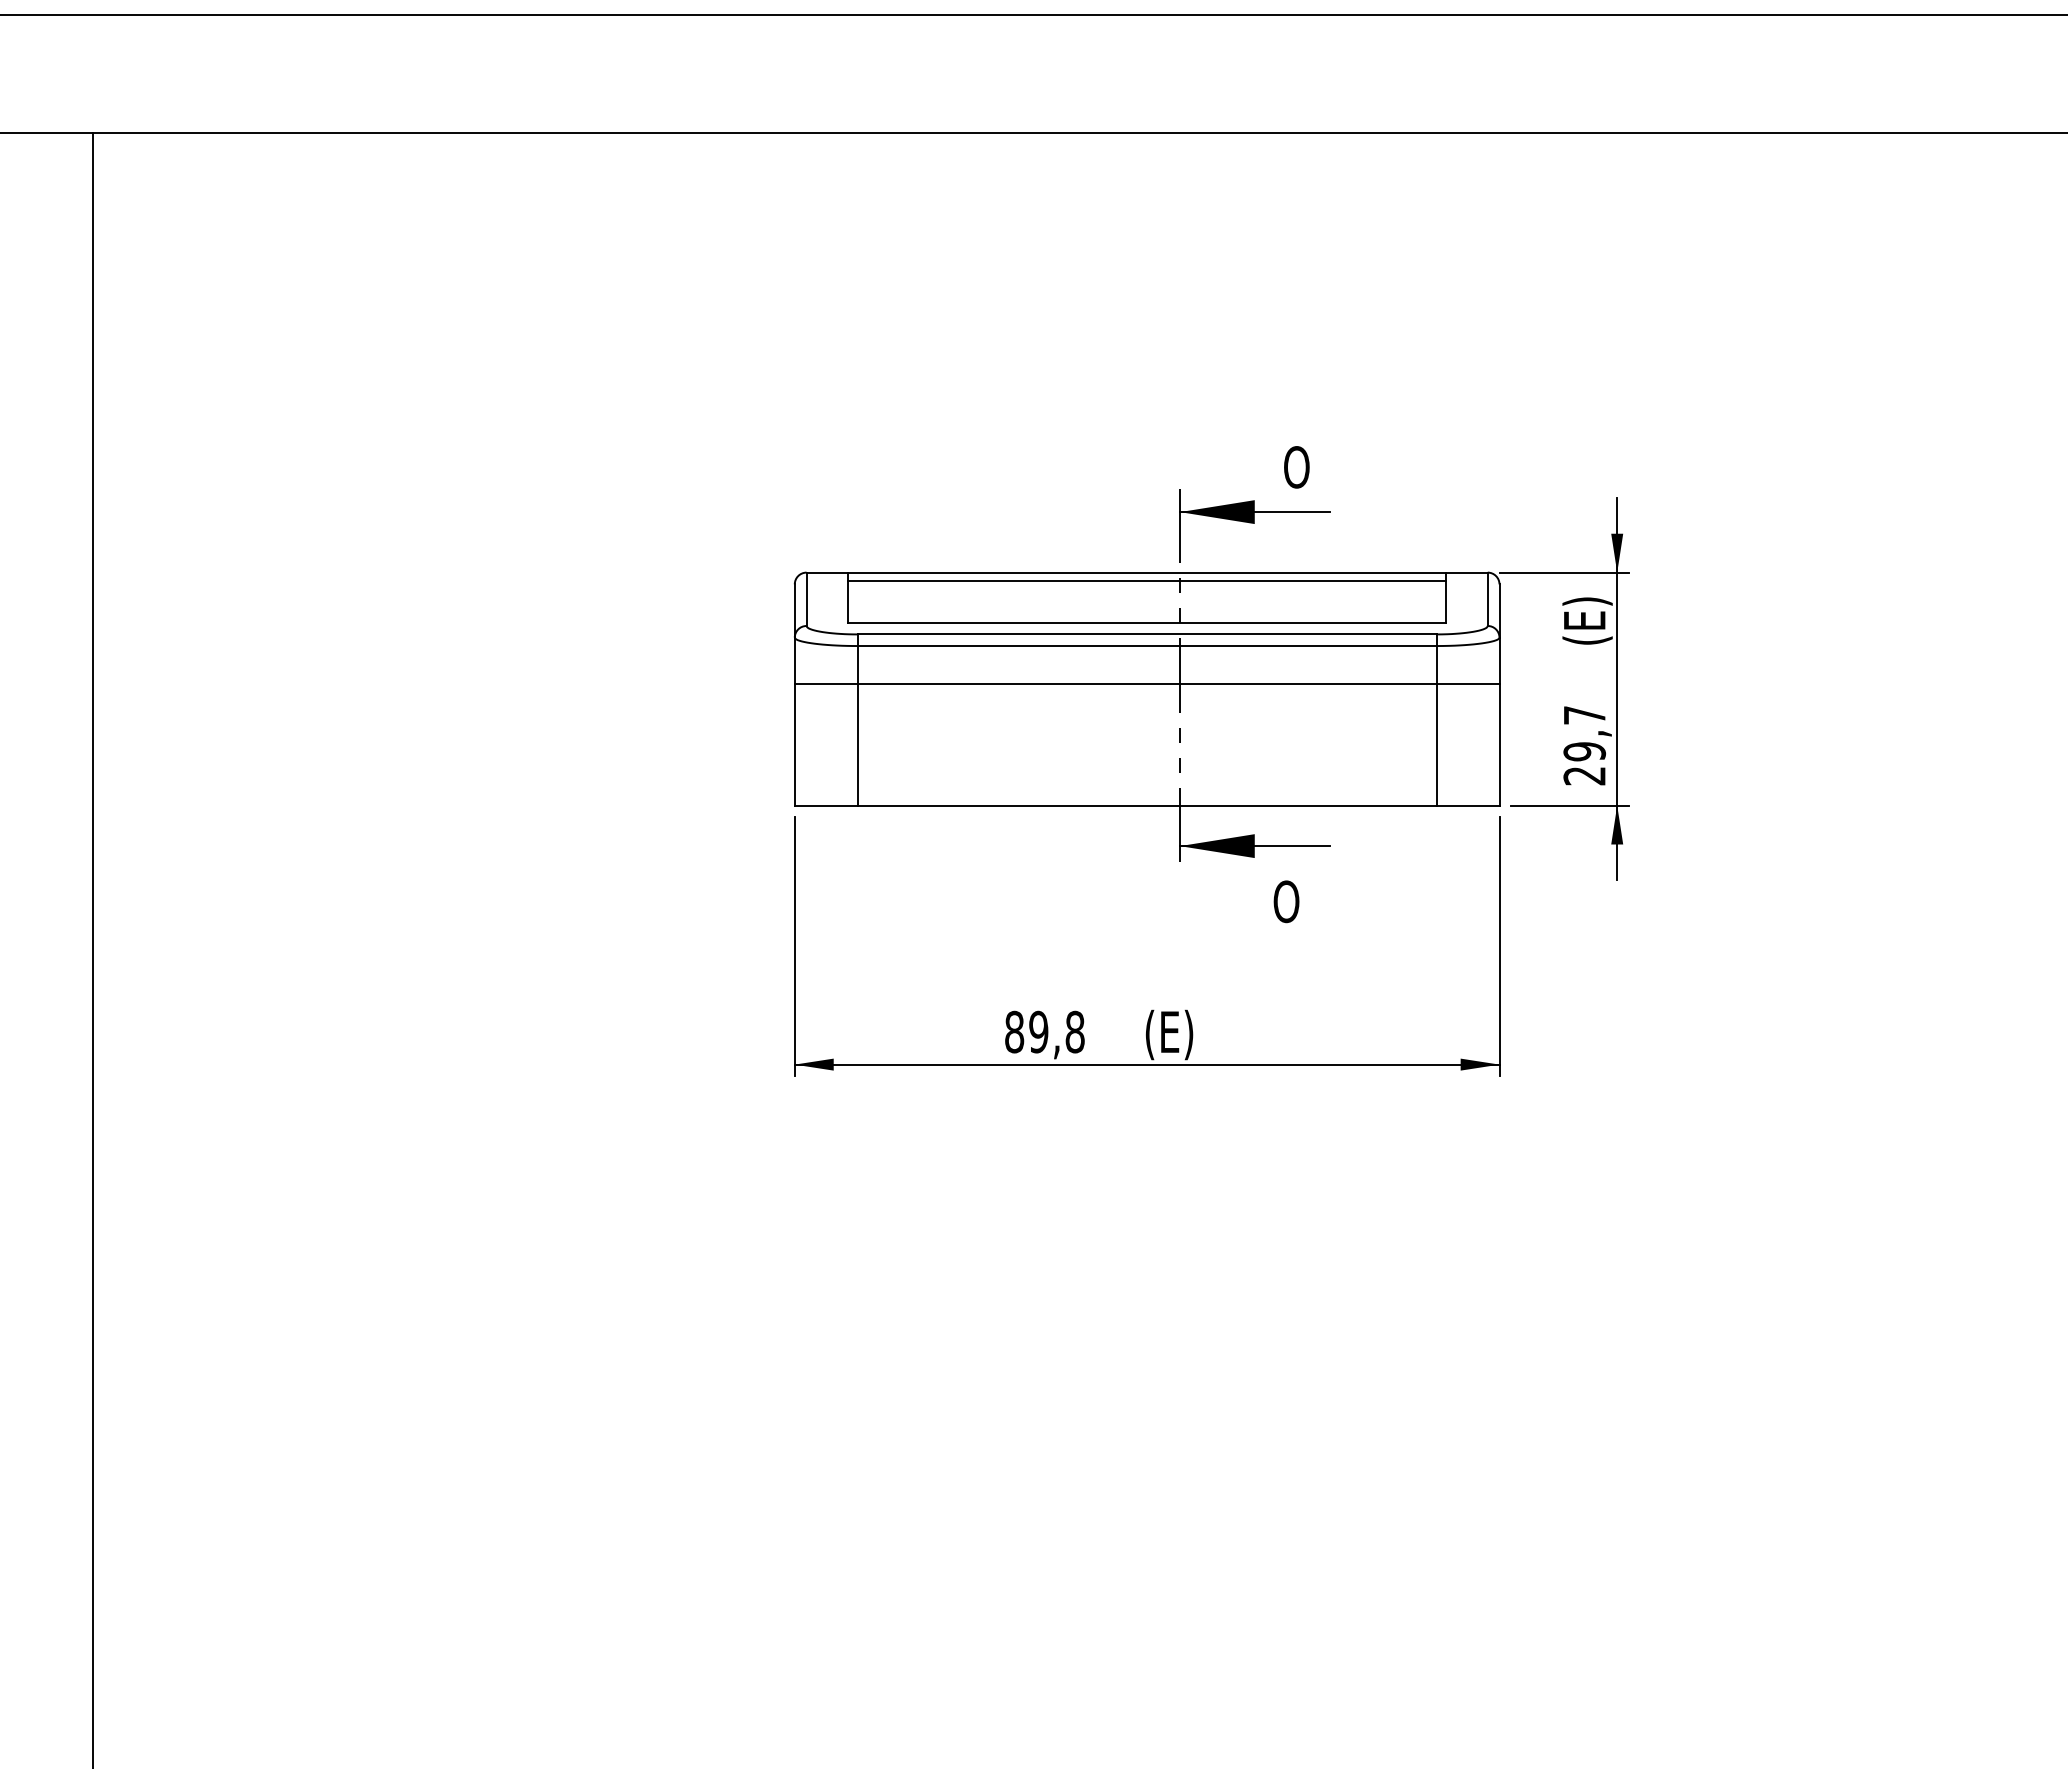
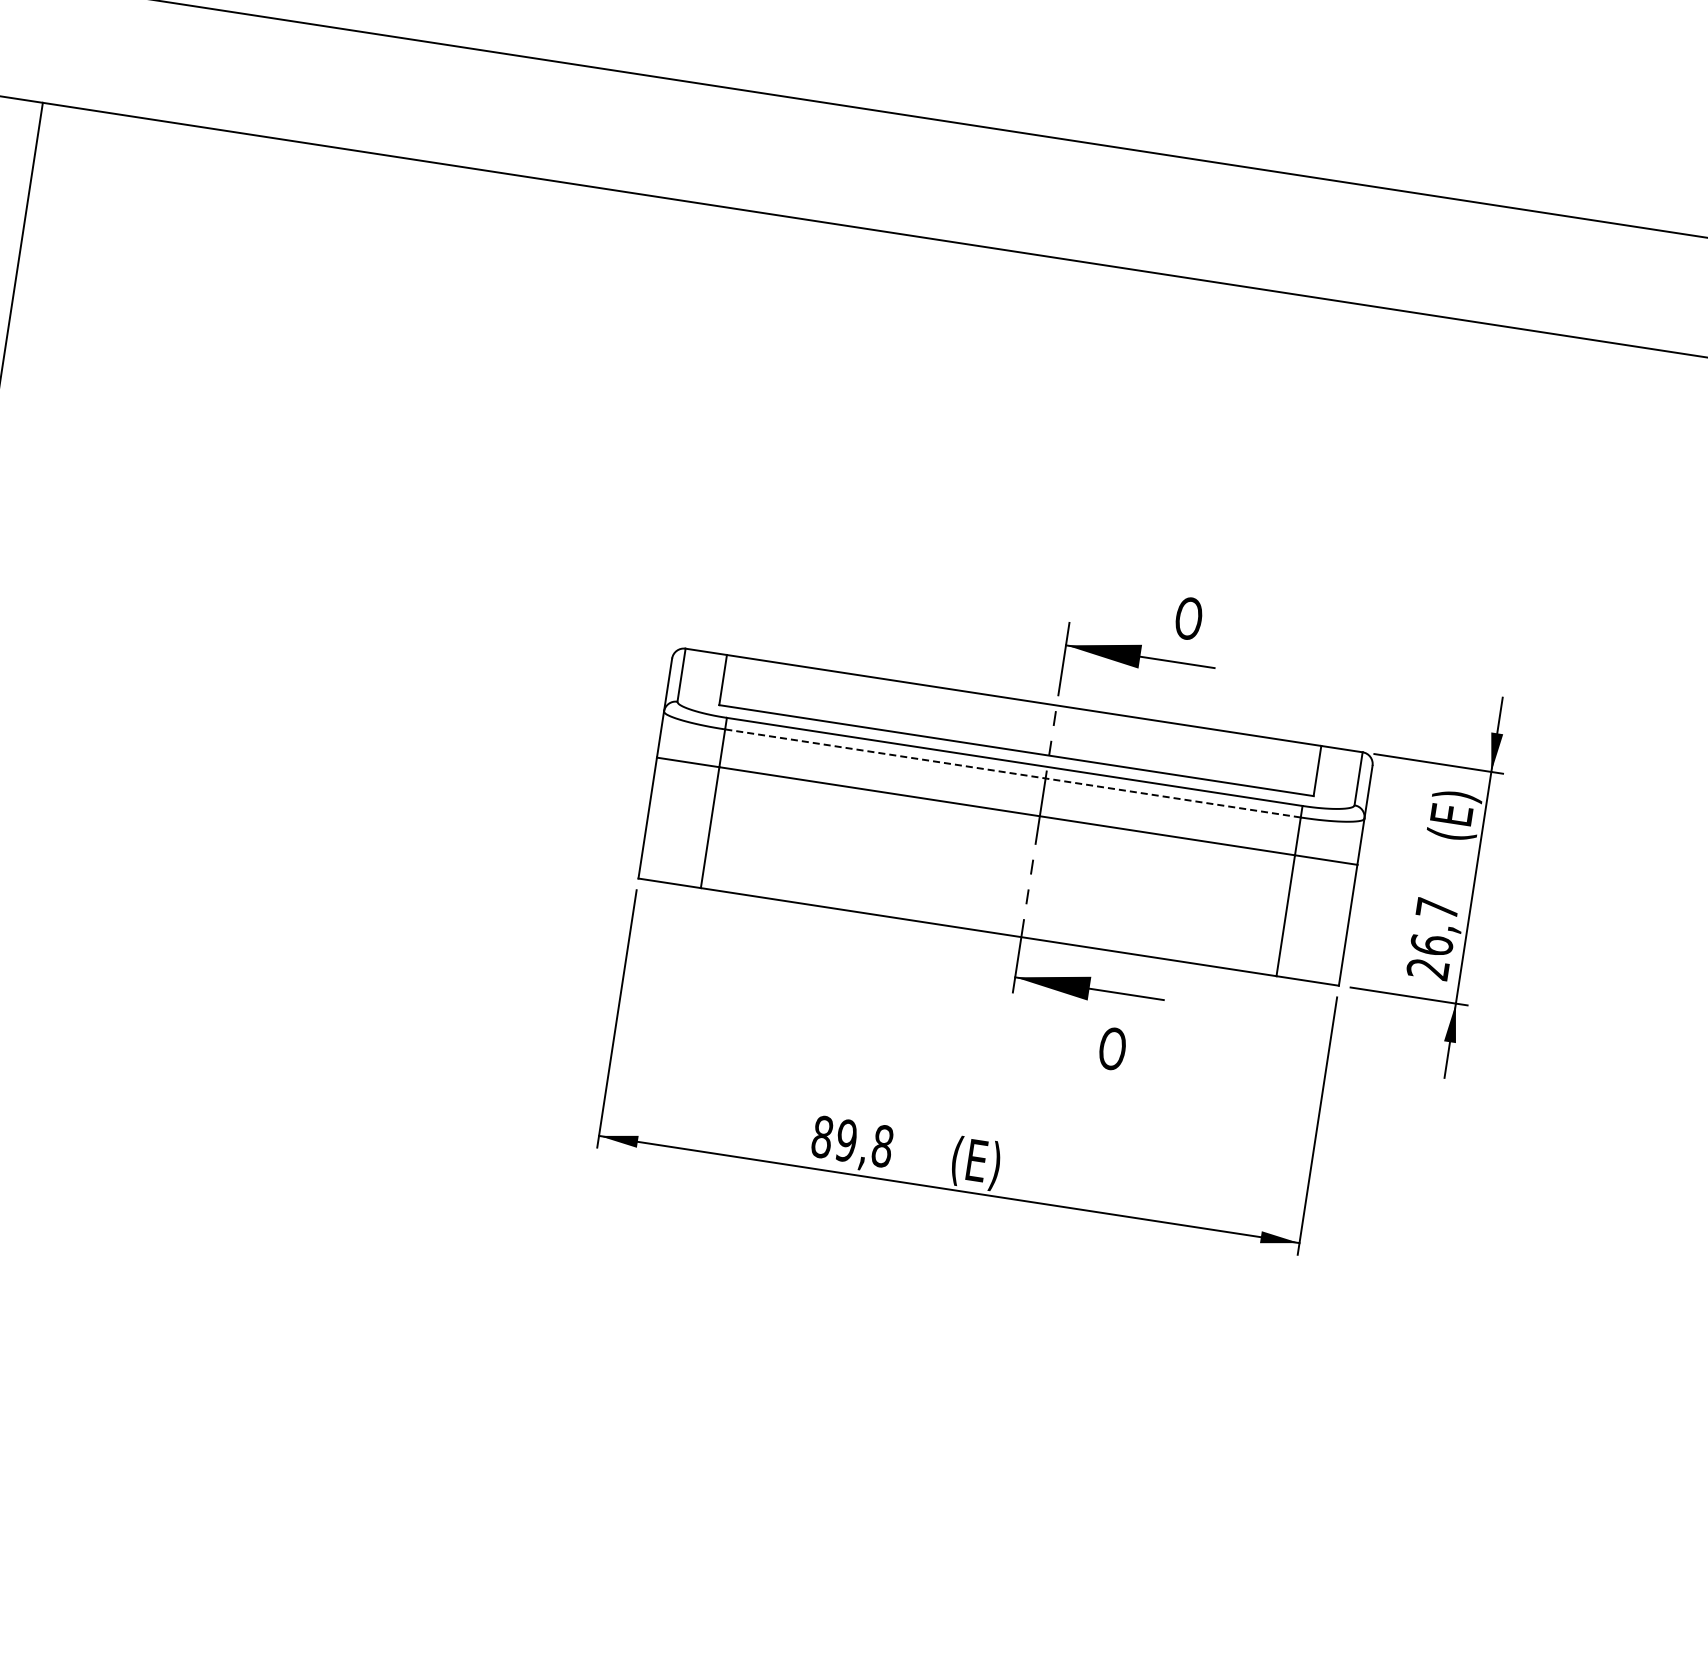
line: (1147, 580) -> (1023, 708), removed
line: (1147, 646) -> (1013, 773), solid -> dashed
text: (1584, 751) -> (1431, 944), 29,7 -> 26,7

